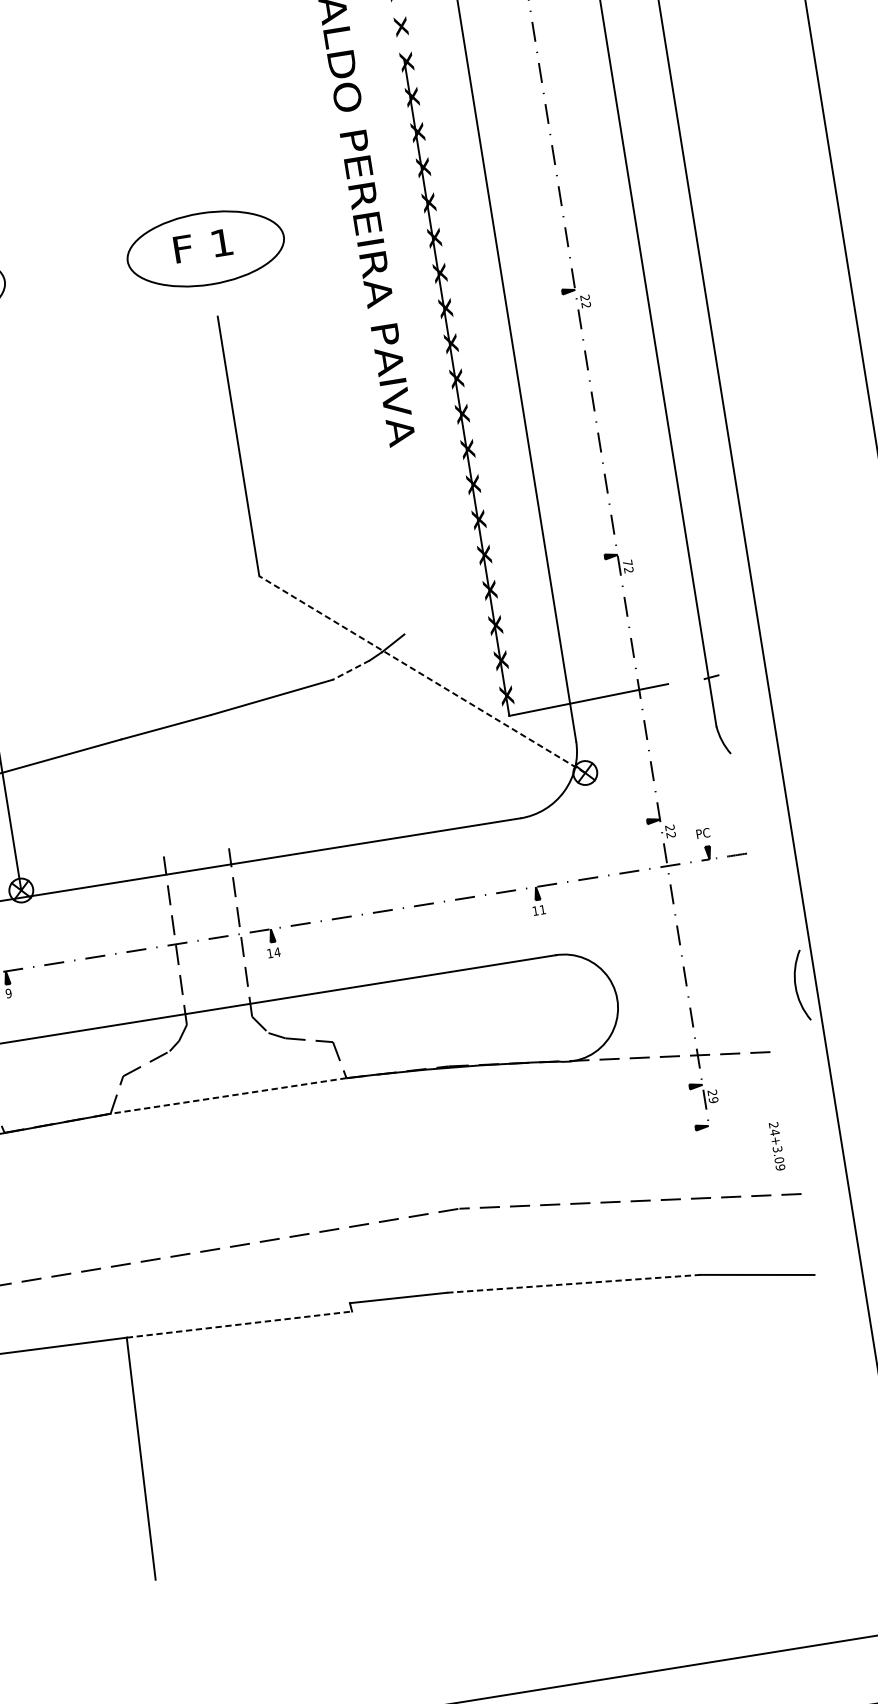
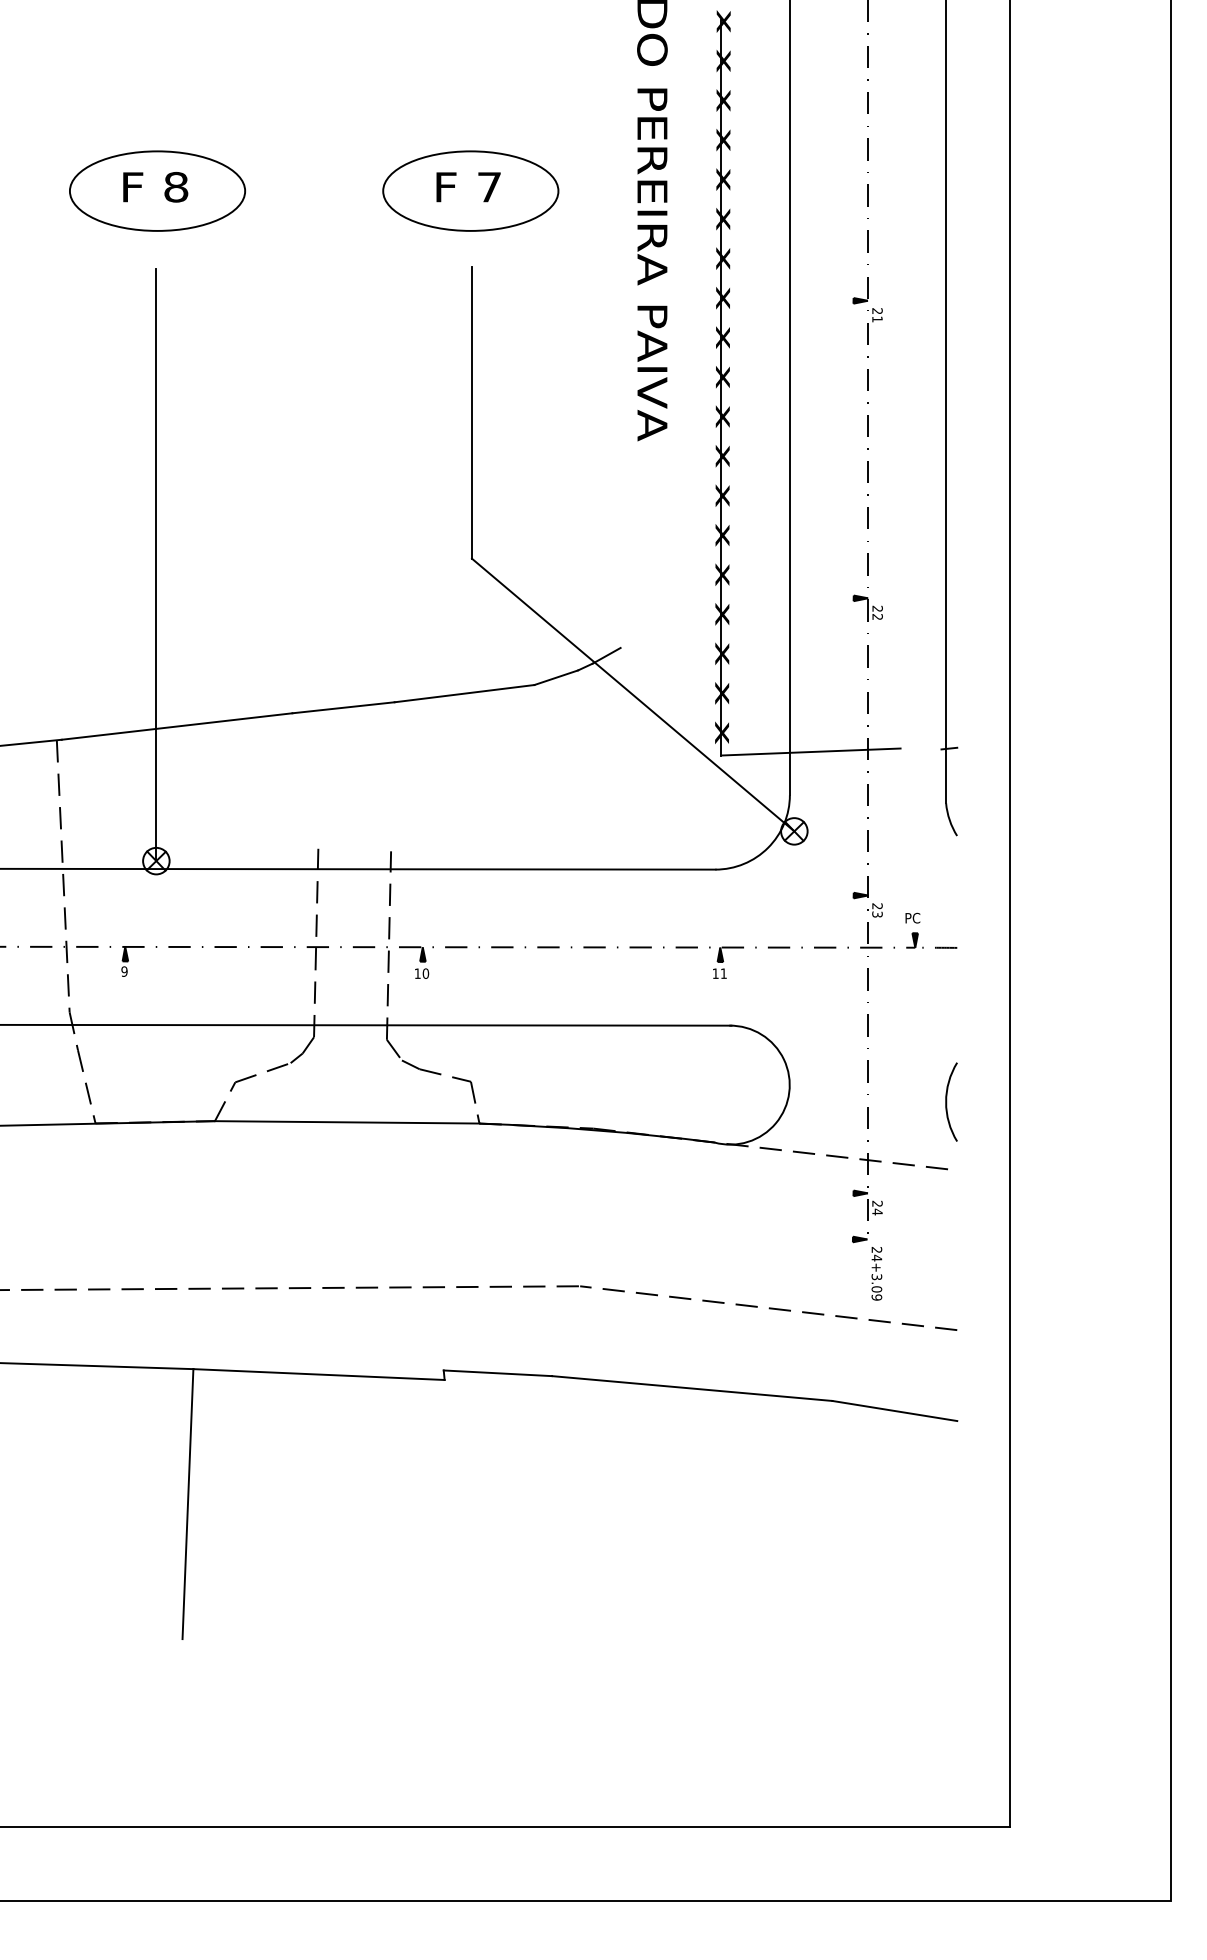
text: (221, 243) -> (489, 187), 1 -> 7
text: (586, 305) -> (877, 319), 22 -> 21
text: (627, 562) -> (877, 608), 72 -> 22
line: (351, 669) -> (556, 677), dashed -> solid
line: (421, 674) -> (632, 694), dashed -> solid
text: (671, 835) -> (877, 914), 22 -> 23
text: (277, 952) -> (425, 973), 14 -> 10
arc: (796, 985) -> (947, 1101), moved
line: (227, 1096) -> (346, 1122), dashed -> solid
text: (713, 1099) -> (877, 1211), 29 -> 24
text: (776, 1146) -> (876, 1273), moved
line: (574, 1283) -> (692, 1388), dashed -> solid
line: (239, 1324) -> (319, 1374), dashed -> solid

